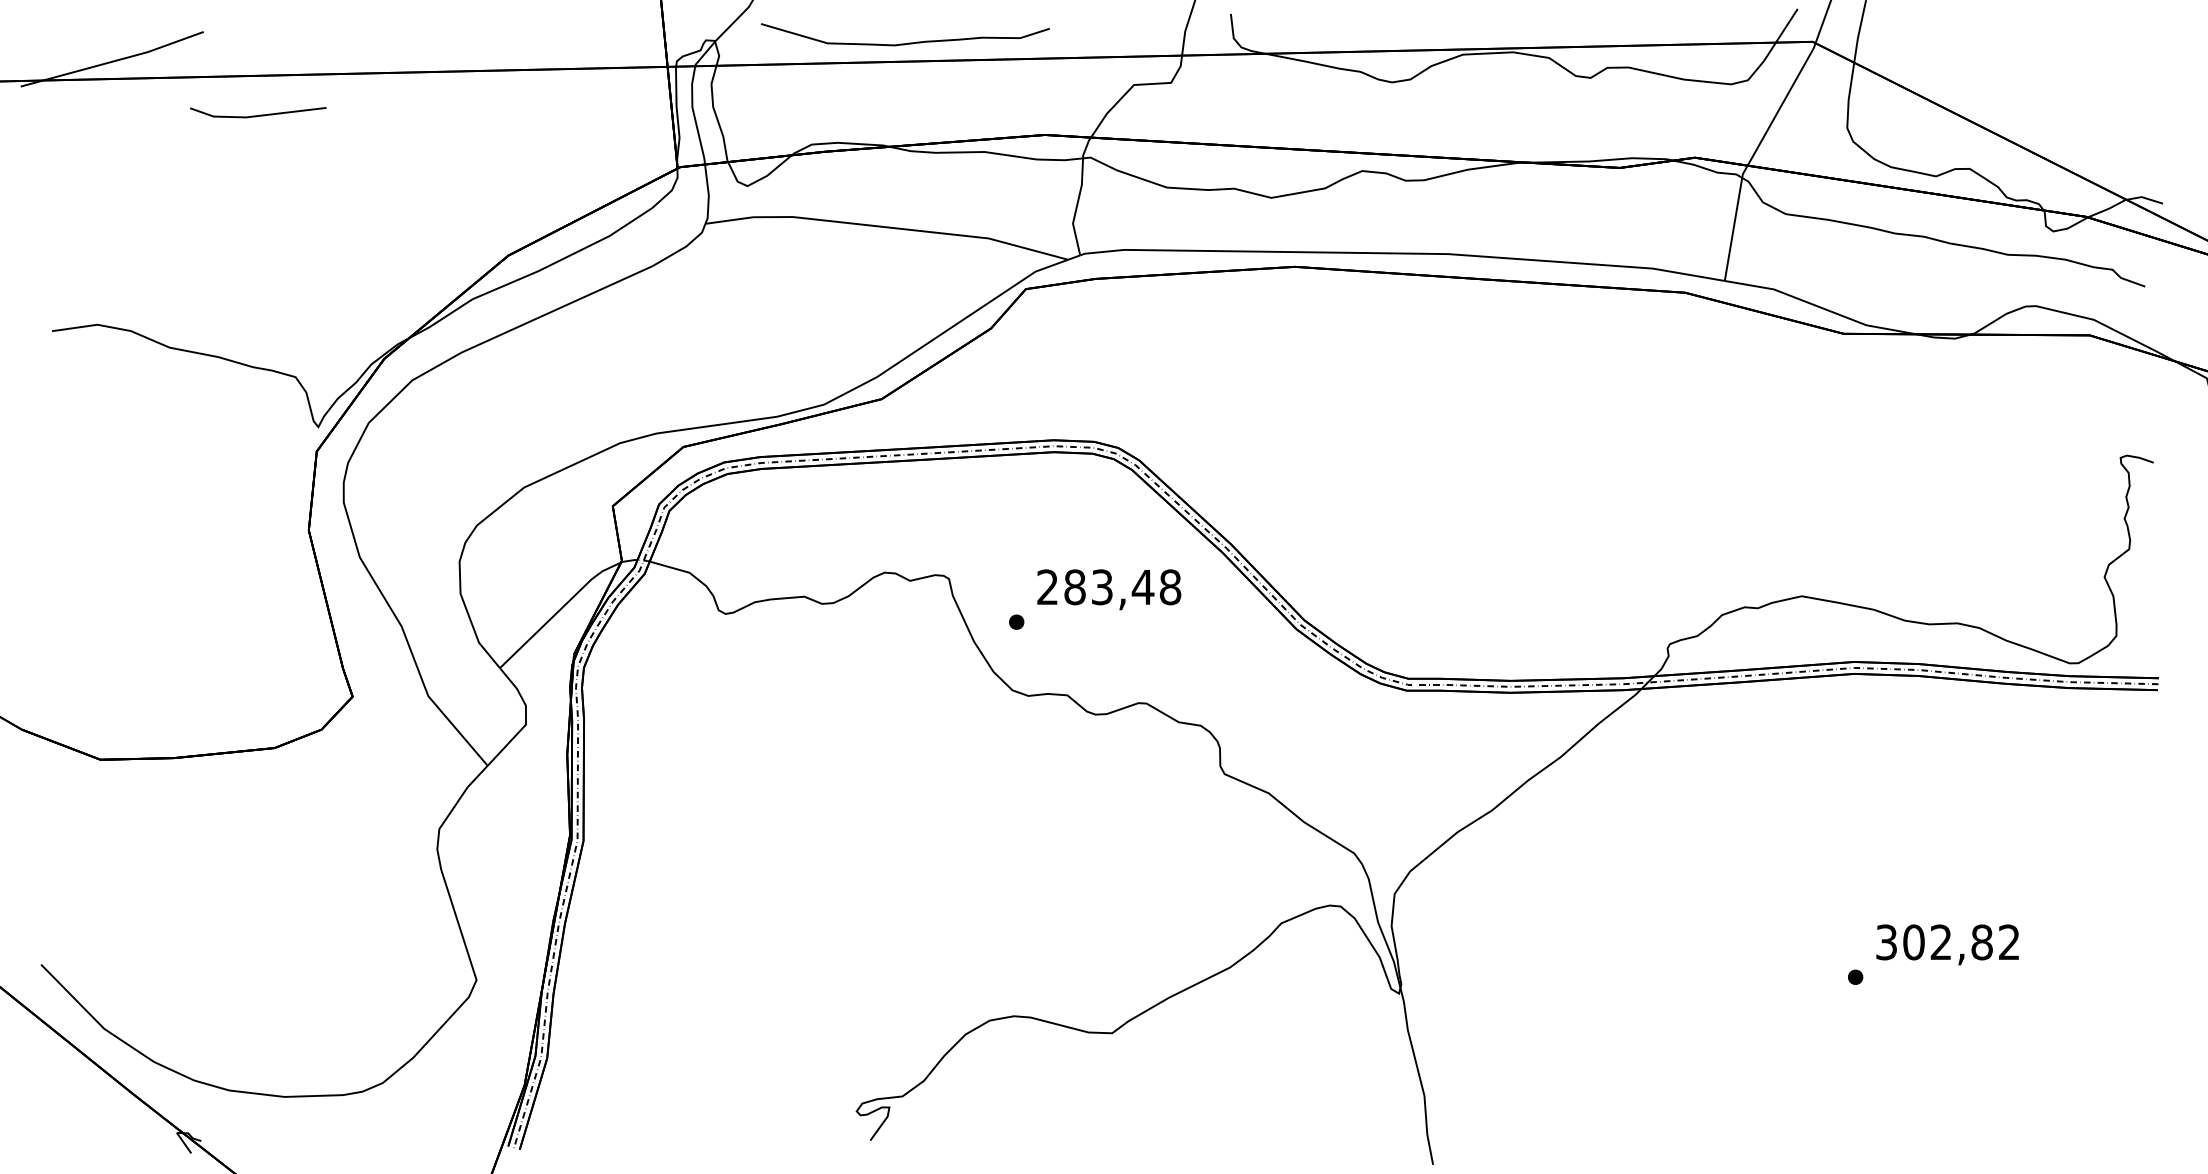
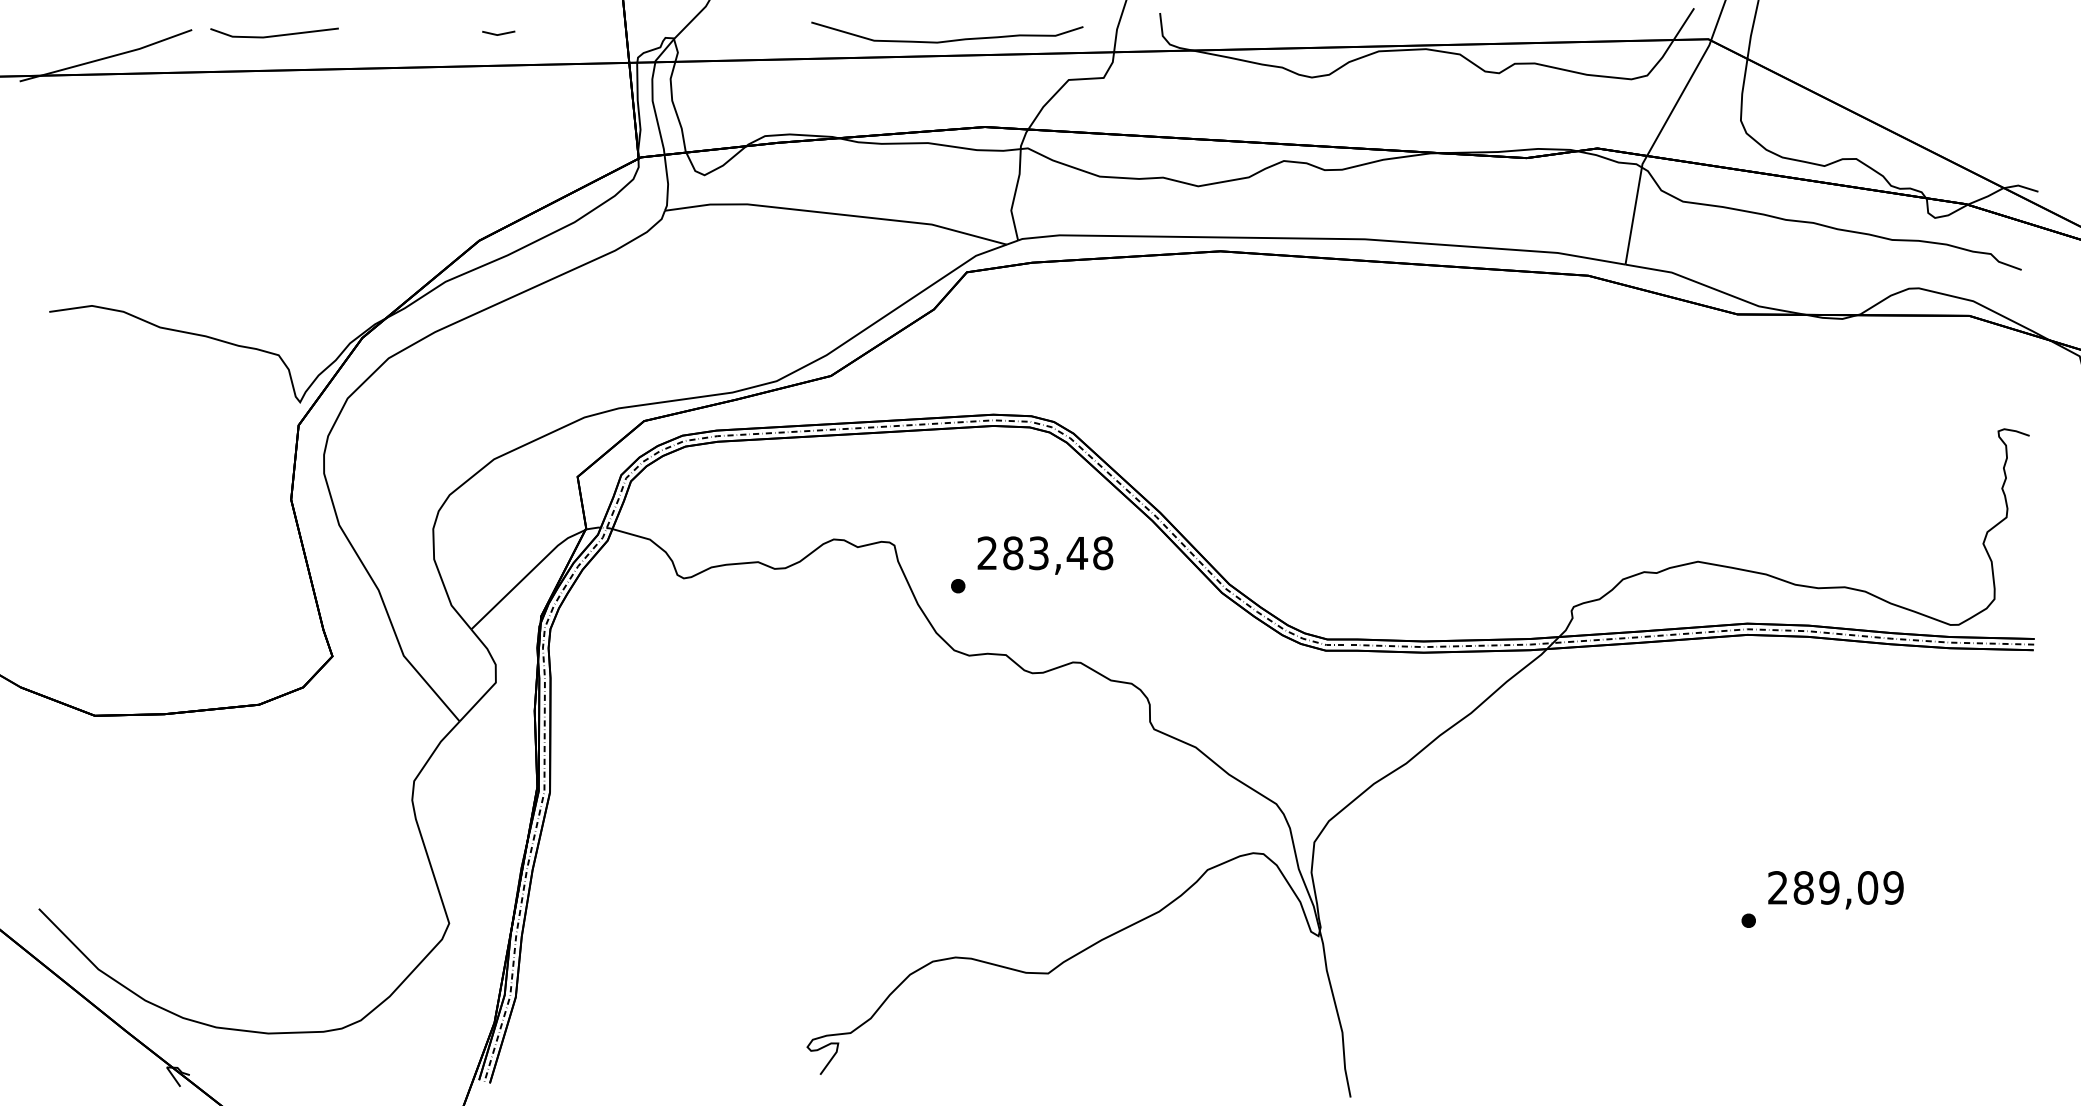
line: (529, 35) -> (499, 33), added
curve: (905, 43) -> (947, 40), moved
line: (258, 115) -> (274, 35), moved
text: (1947, 941) -> (1835, 887), 302,82 -> 289,09

